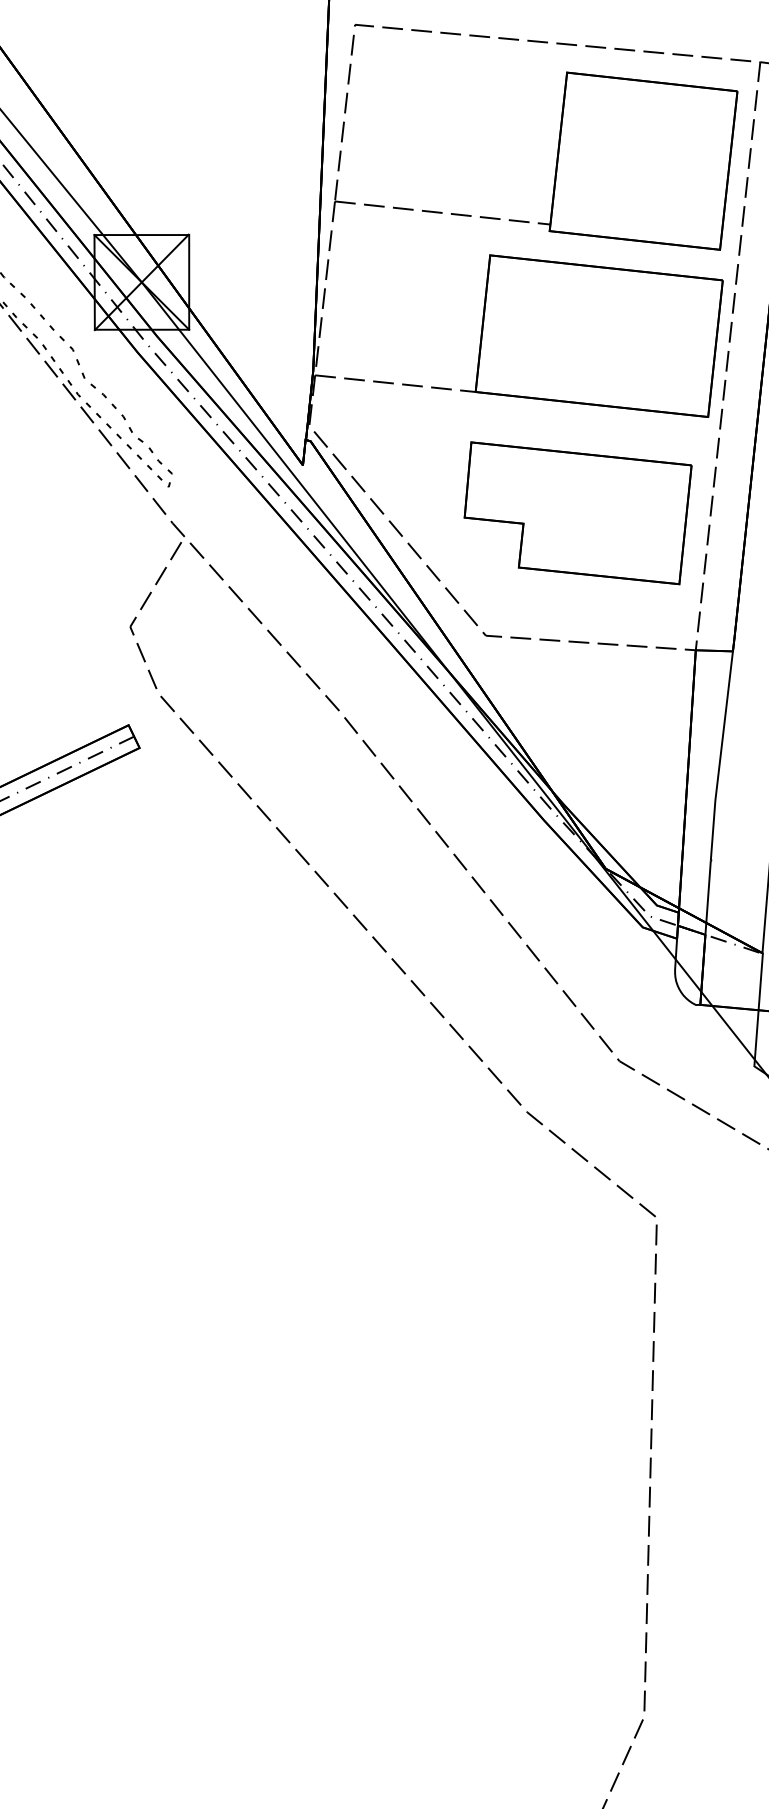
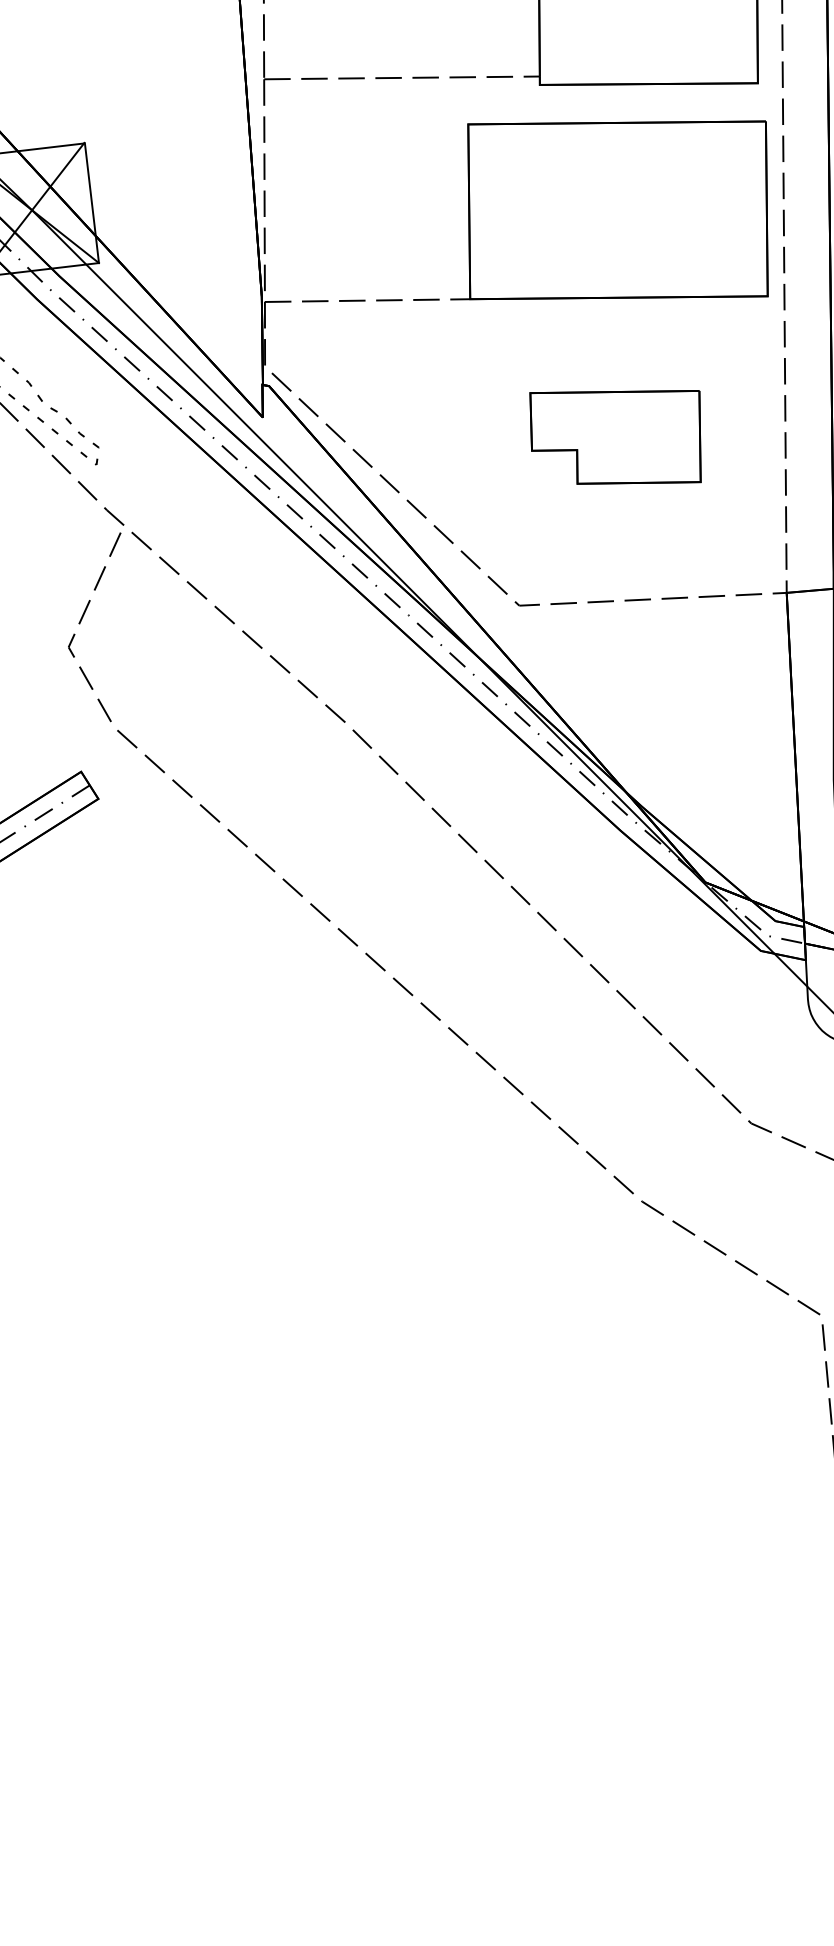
part: (577, 513) -> (616, 437), size x0.6

